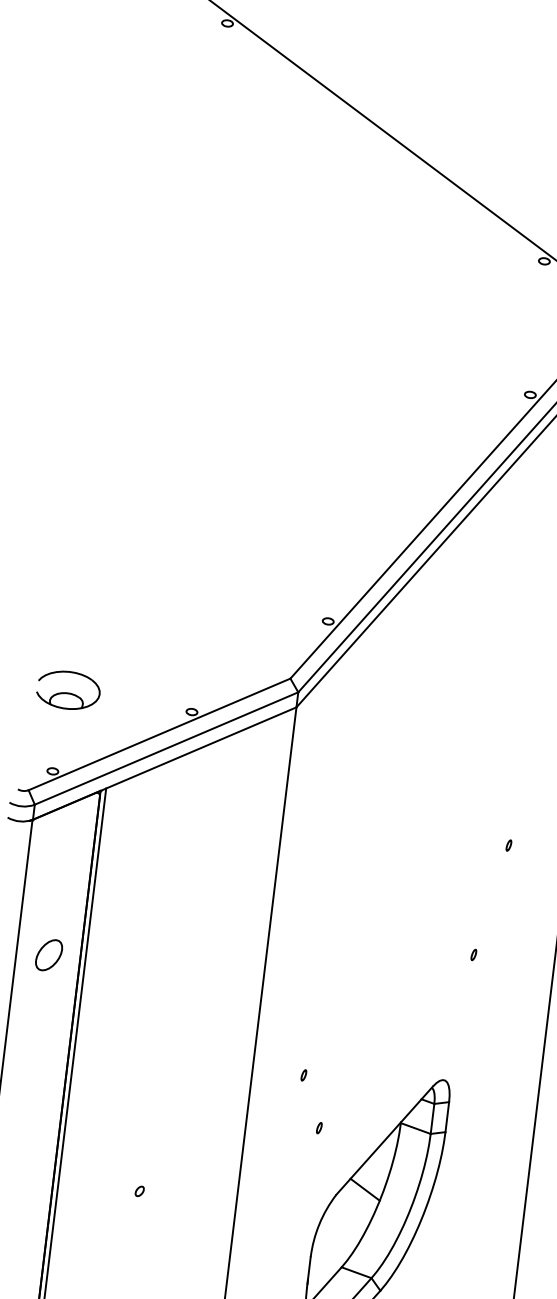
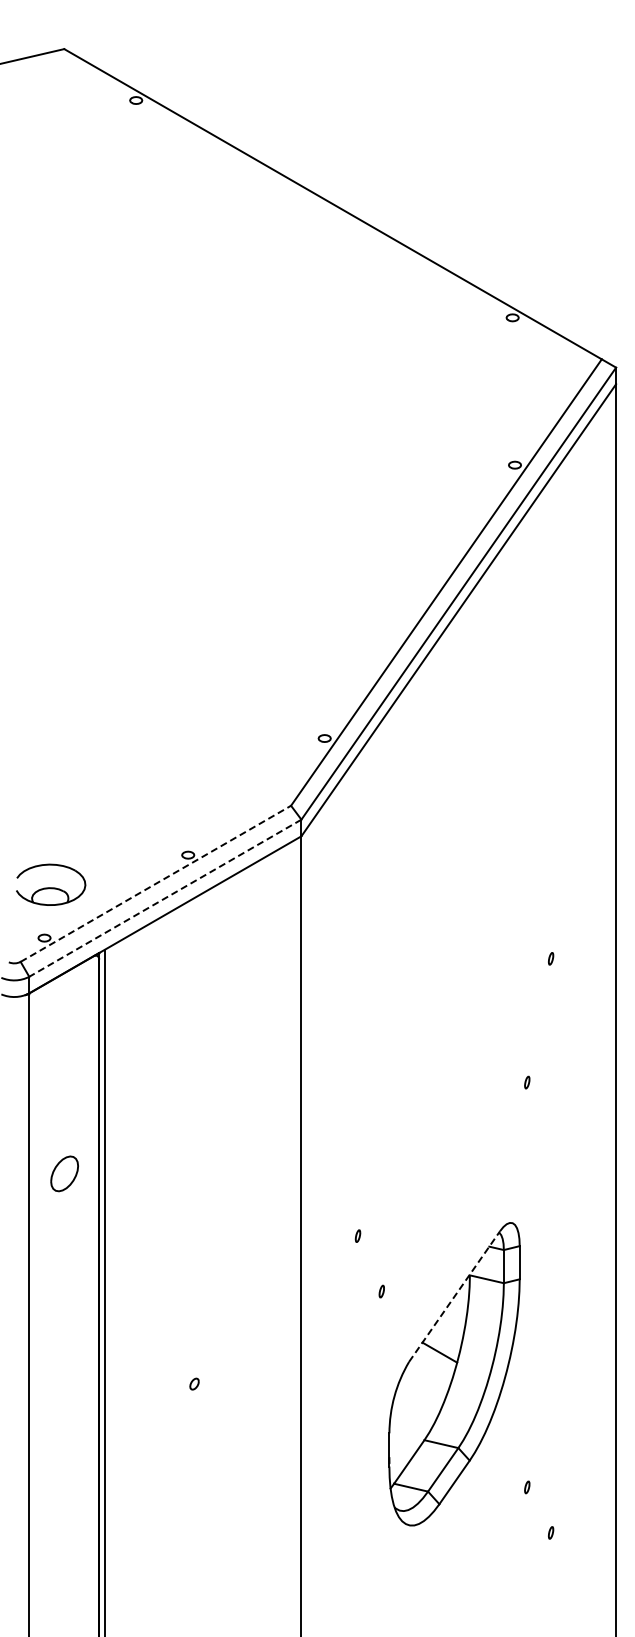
part: (69, 690) -> (51, 884), moved
line: (160, 734) -> (156, 883), solid -> dashed
line: (165, 748) -> (164, 898), solid -> dashed
part: (48, 954) -> (64, 1173), moved
line: (384, 1140) -> (454, 1296), solid -> dashed

